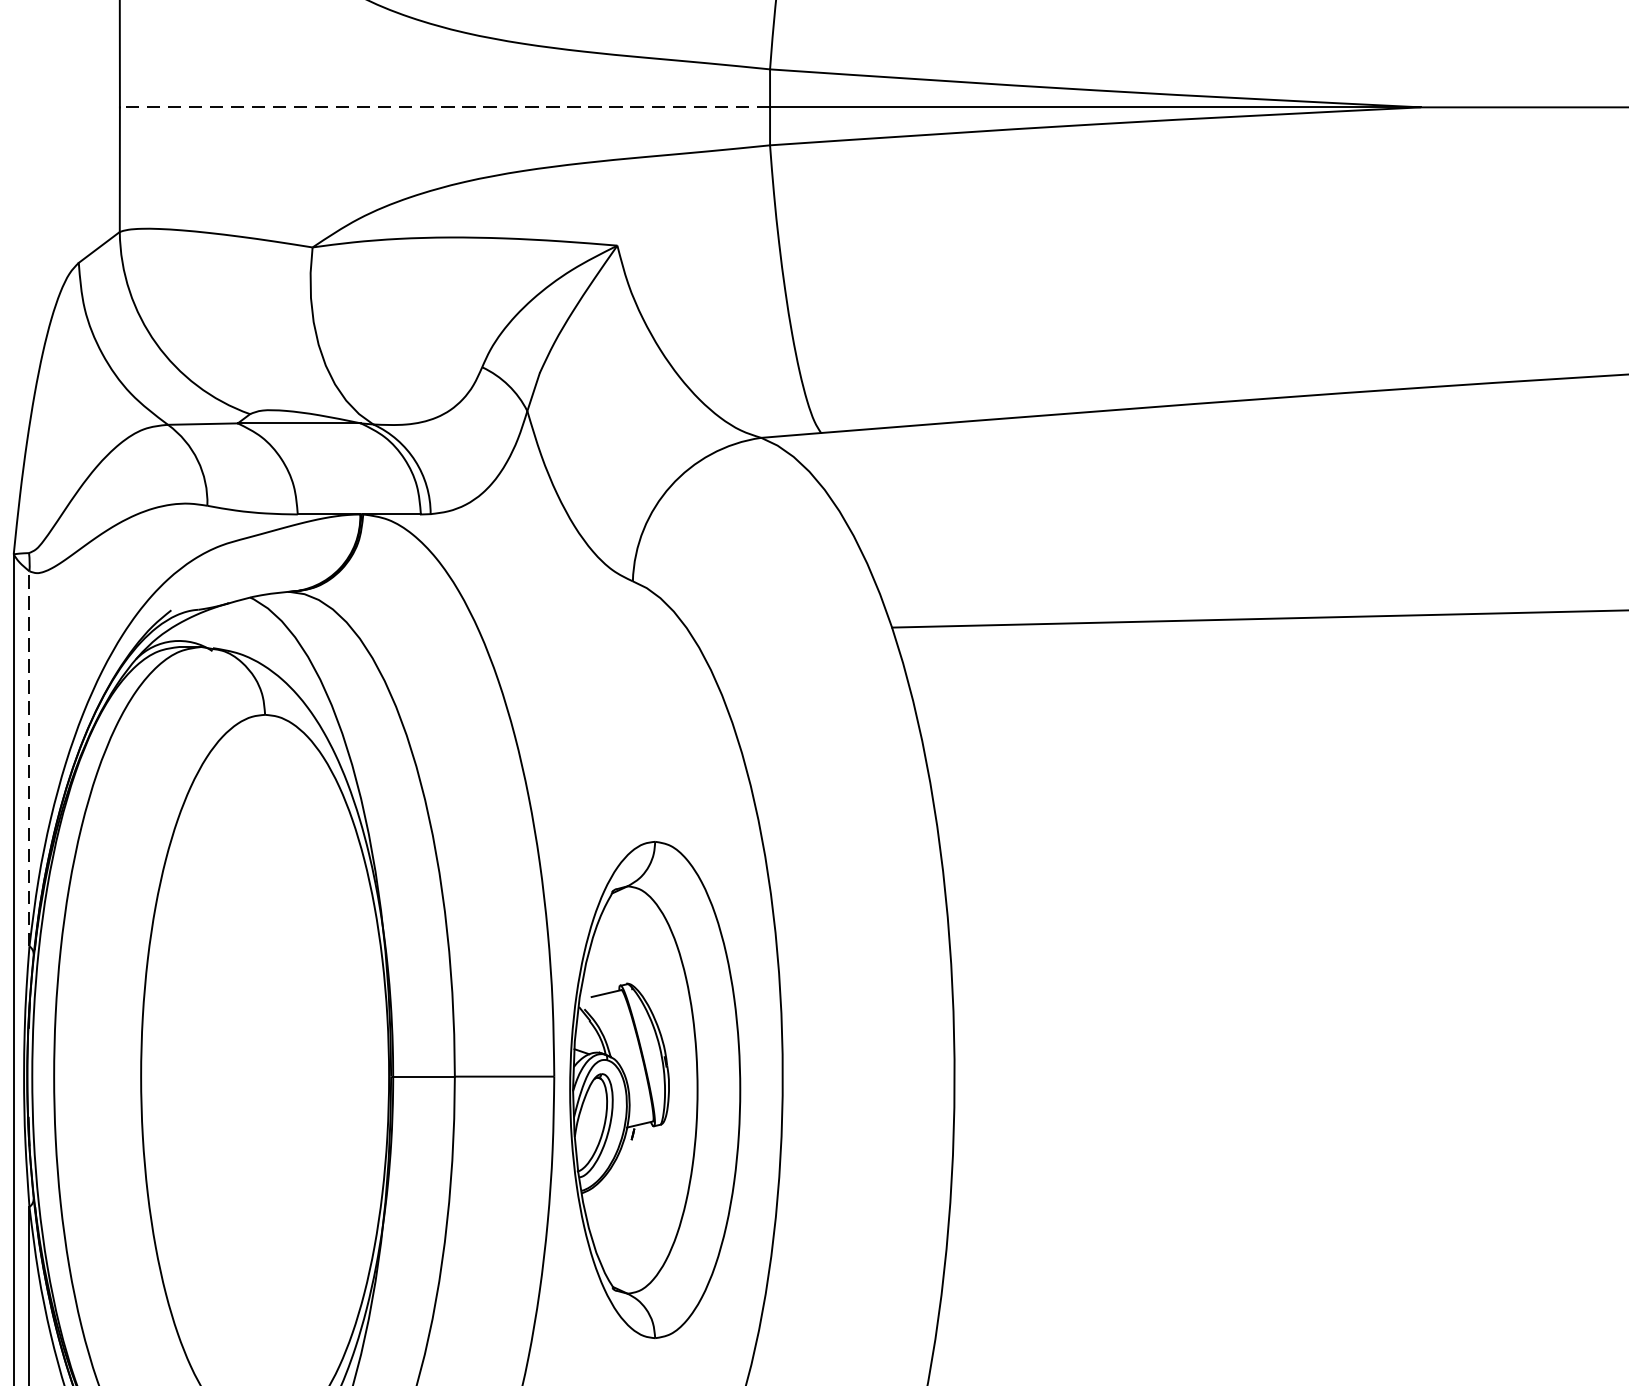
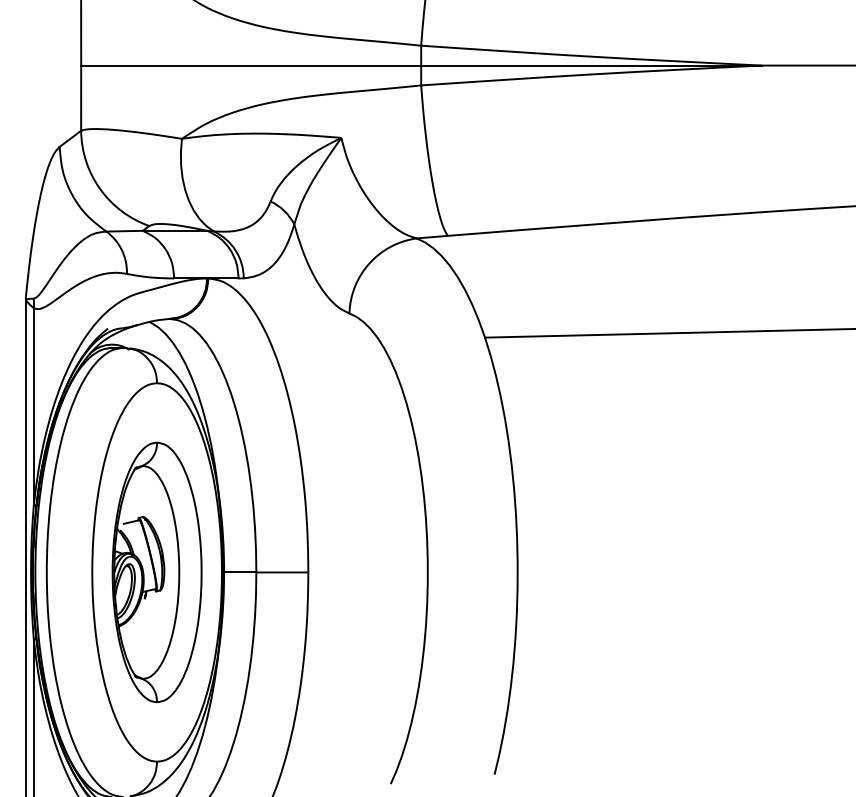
line: (445, 107) -> (251, 65), dashed -> solid
line: (28, 757) -> (33, 405), dashed -> solid
part: (653, 1090) -> (156, 572), moved

